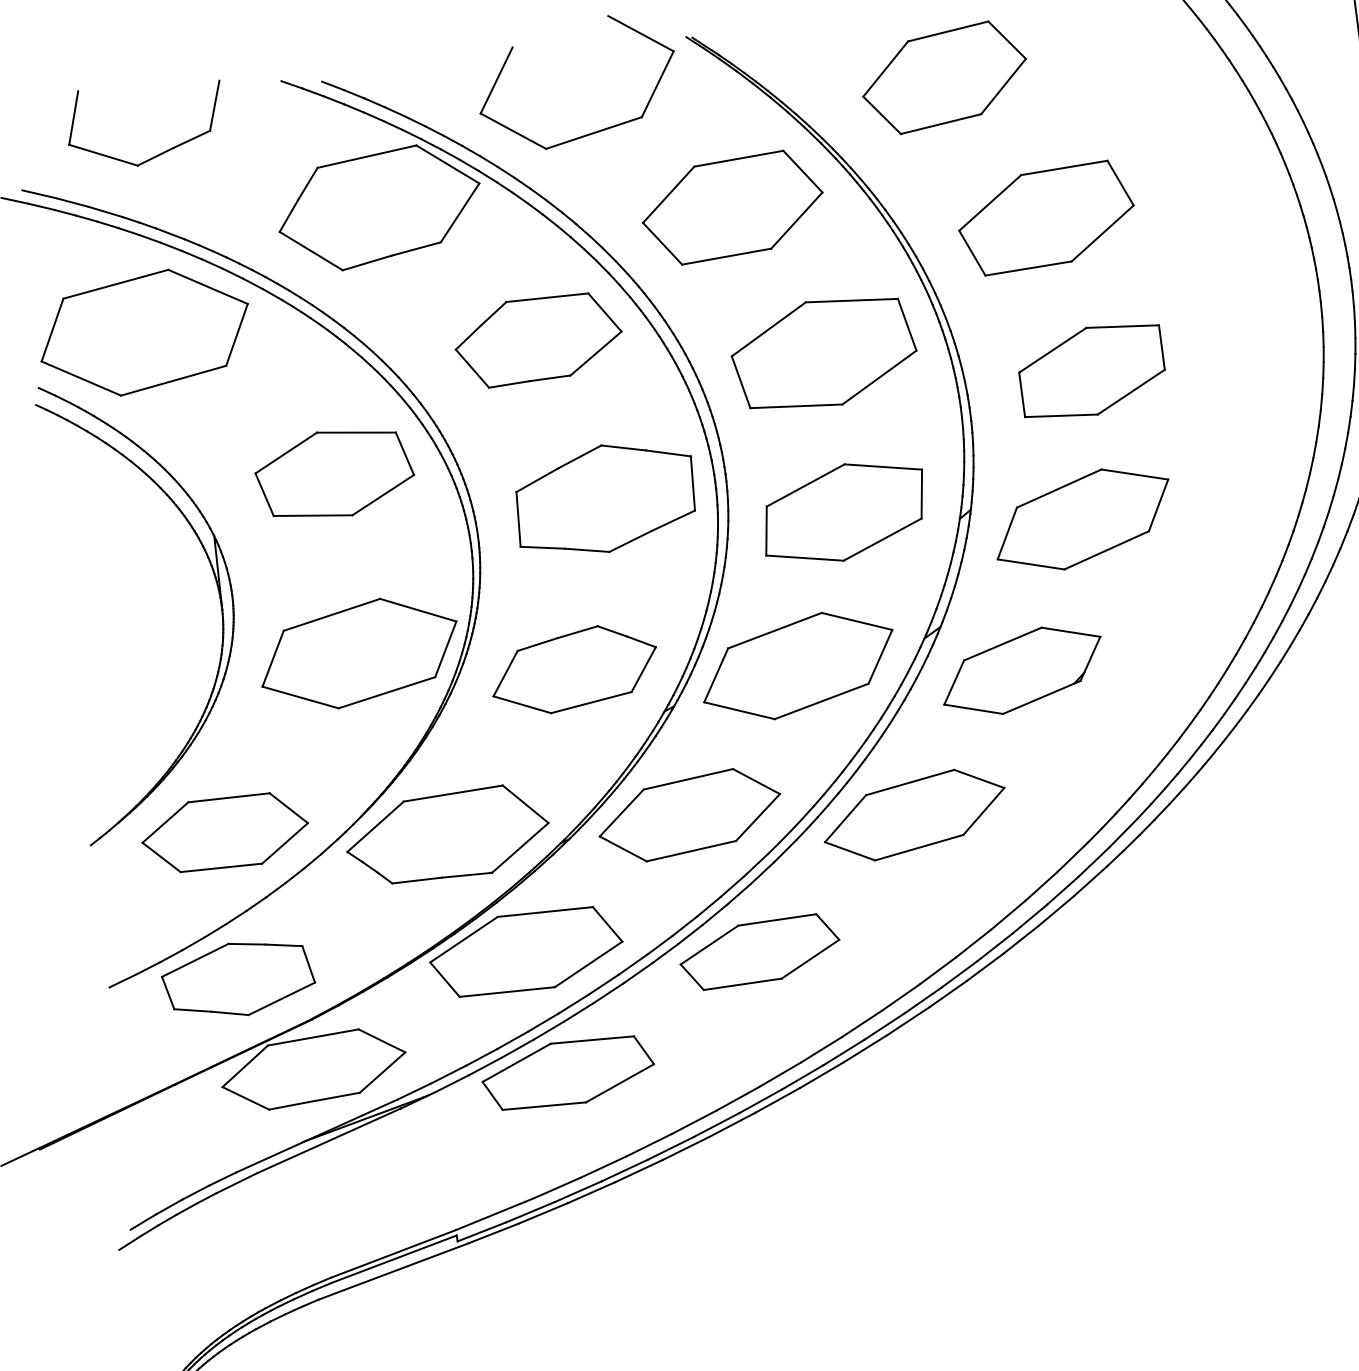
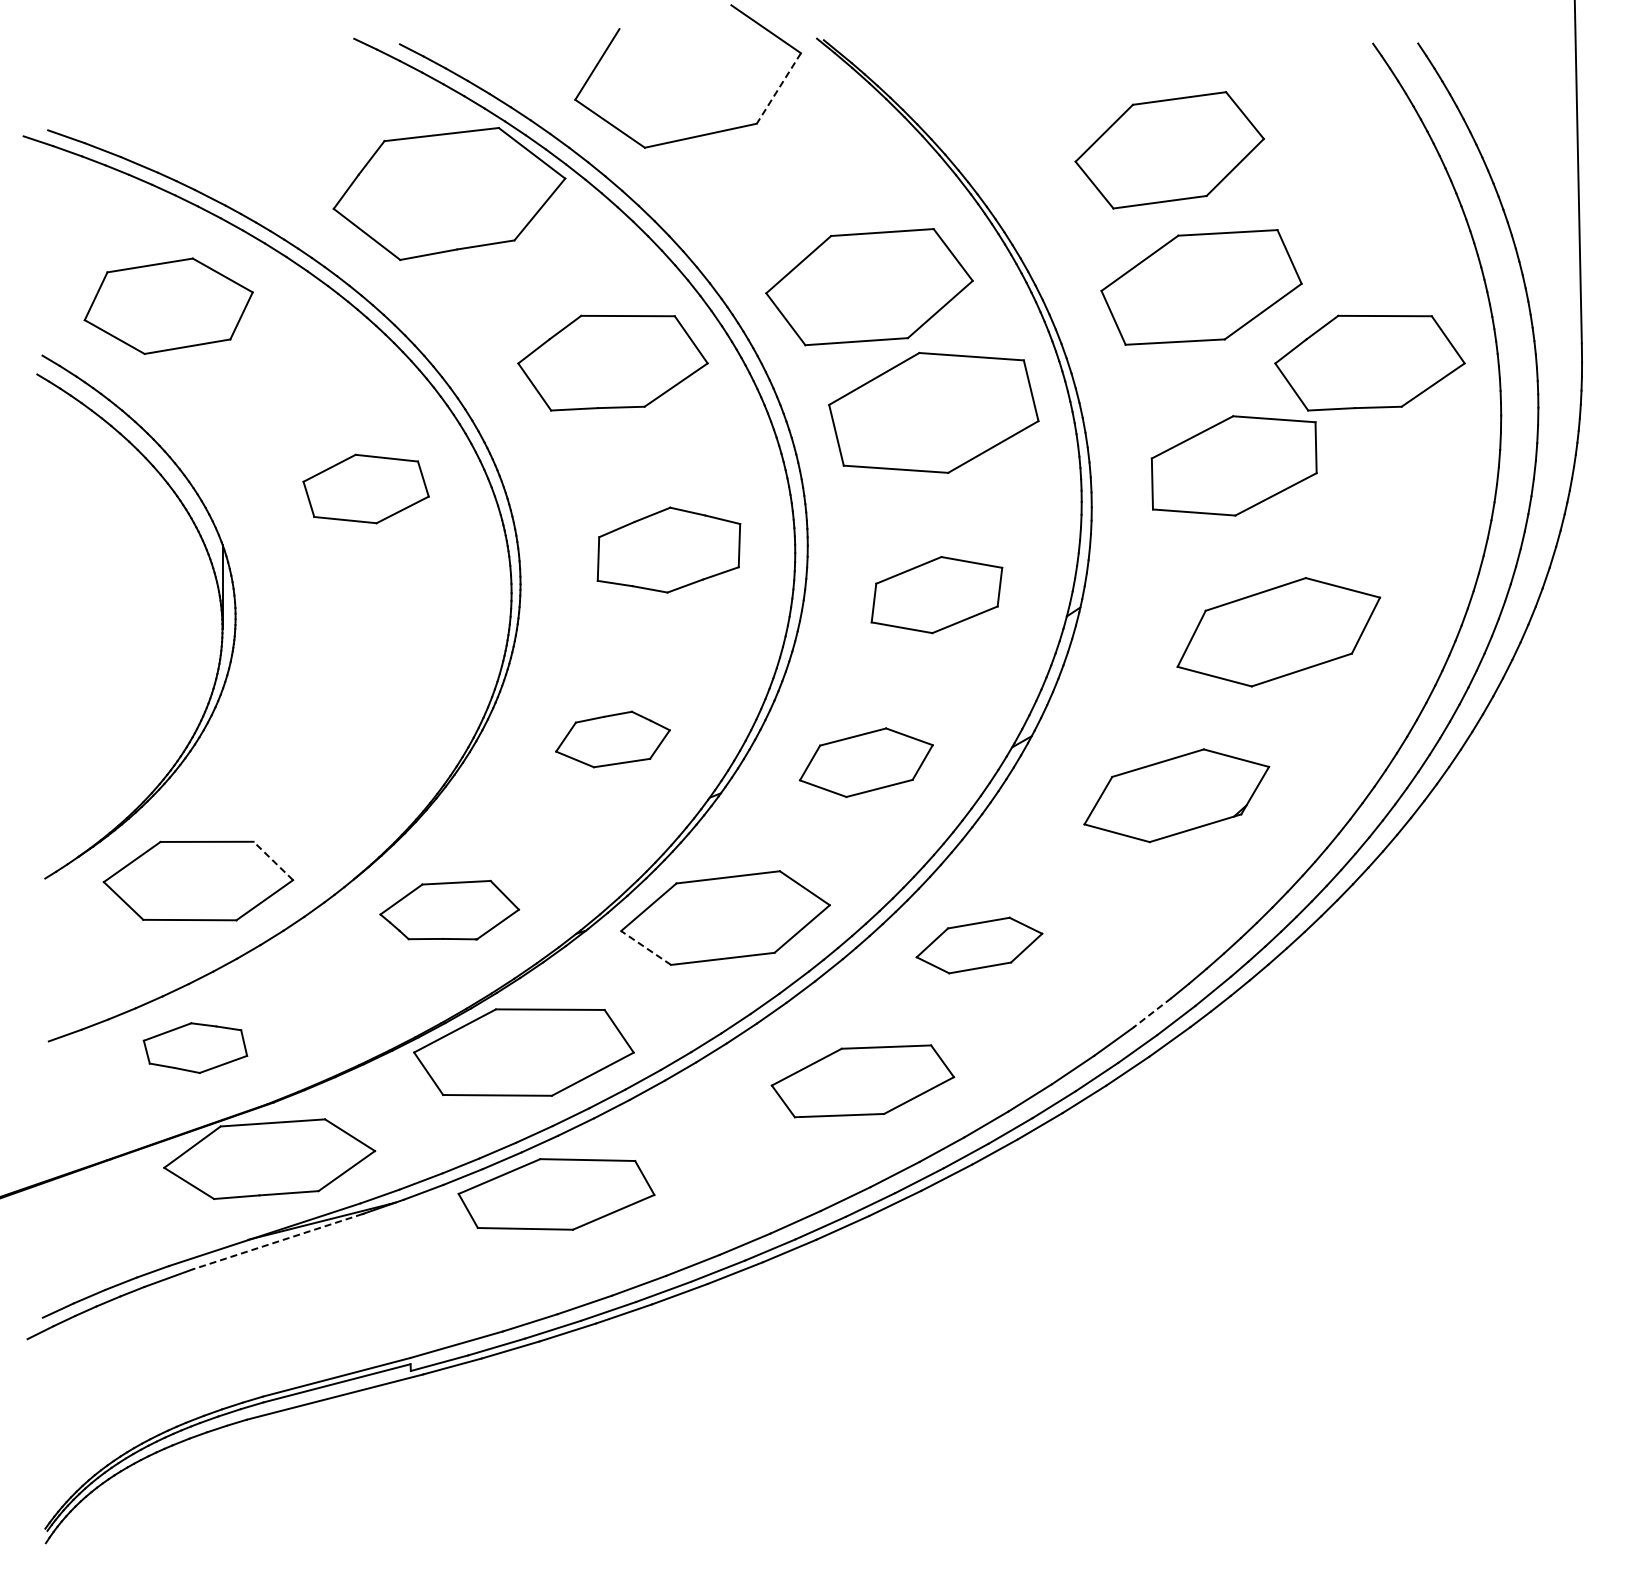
part: (944, 77) -> (1169, 150), moved
line: (657, 84) -> (778, 88), solid -> dashed
part: (160, 153) -> (208, 105), removed
part: (732, 208) -> (869, 287), moved
part: (1200, 267) -> (1369, 362), added
part: (144, 333) -> (168, 306), size x0.7
part: (334, 473) -> (365, 488), size x0.7
part: (604, 498) -> (668, 549), size x0.7
part: (843, 512) -> (936, 594), size x0.7
part: (1082, 519) -> (1278, 632), moved
part: (358, 653) -> (371, 694), removed
part: (798, 665) -> (866, 762), size x0.6
part: (574, 669) -> (612, 739), size x0.6
part: (1022, 670) -> (1176, 795), moved
line: (288, 807) -> (273, 860), solid -> dashed
part: (914, 815) -> (979, 945), size x0.6
part: (447, 833) -> (449, 909), size x0.6
line: (622, 848) -> (645, 947), solid -> dashed
line: (1071, 858) -> (1151, 1013), solid -> dashed
part: (759, 952) -> (862, 1081), moved
part: (238, 978) -> (195, 1047), size x0.6
line: (328, 1140) -> (277, 1241), solid -> dashed

